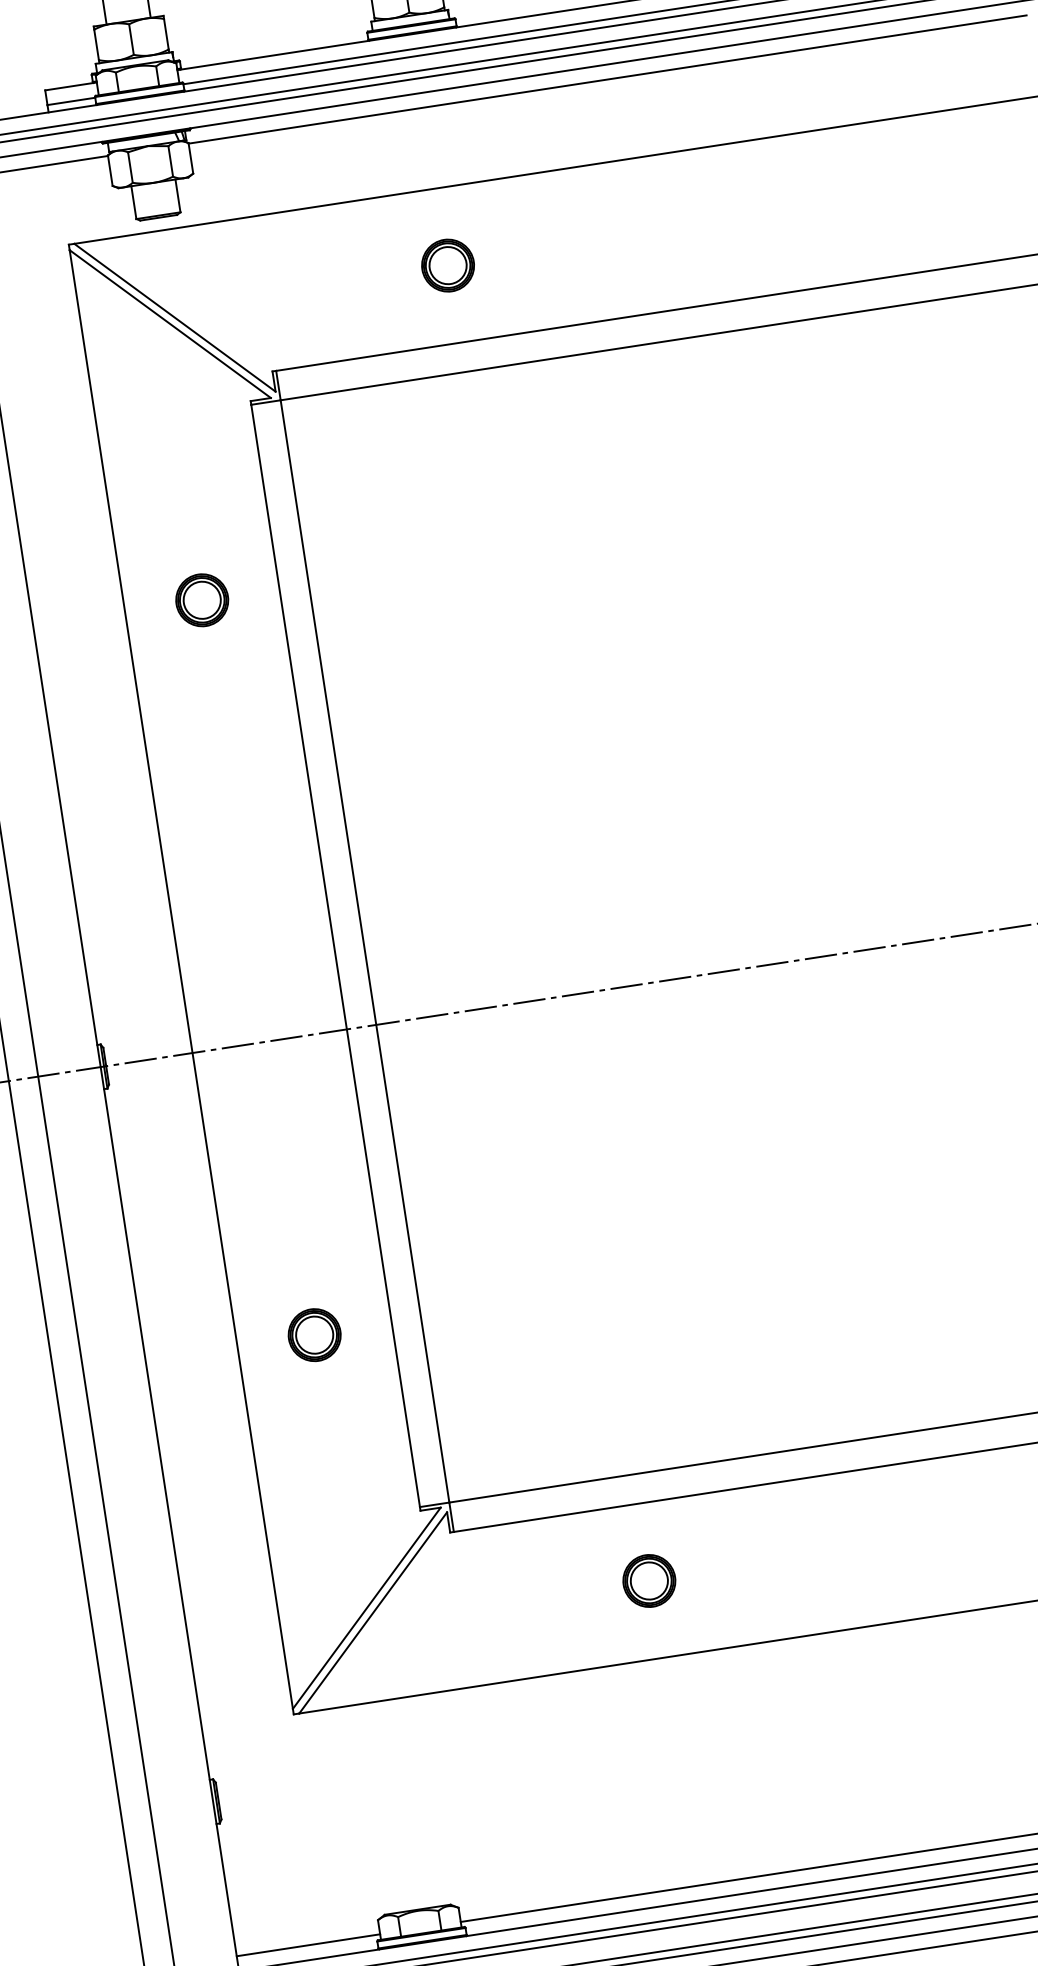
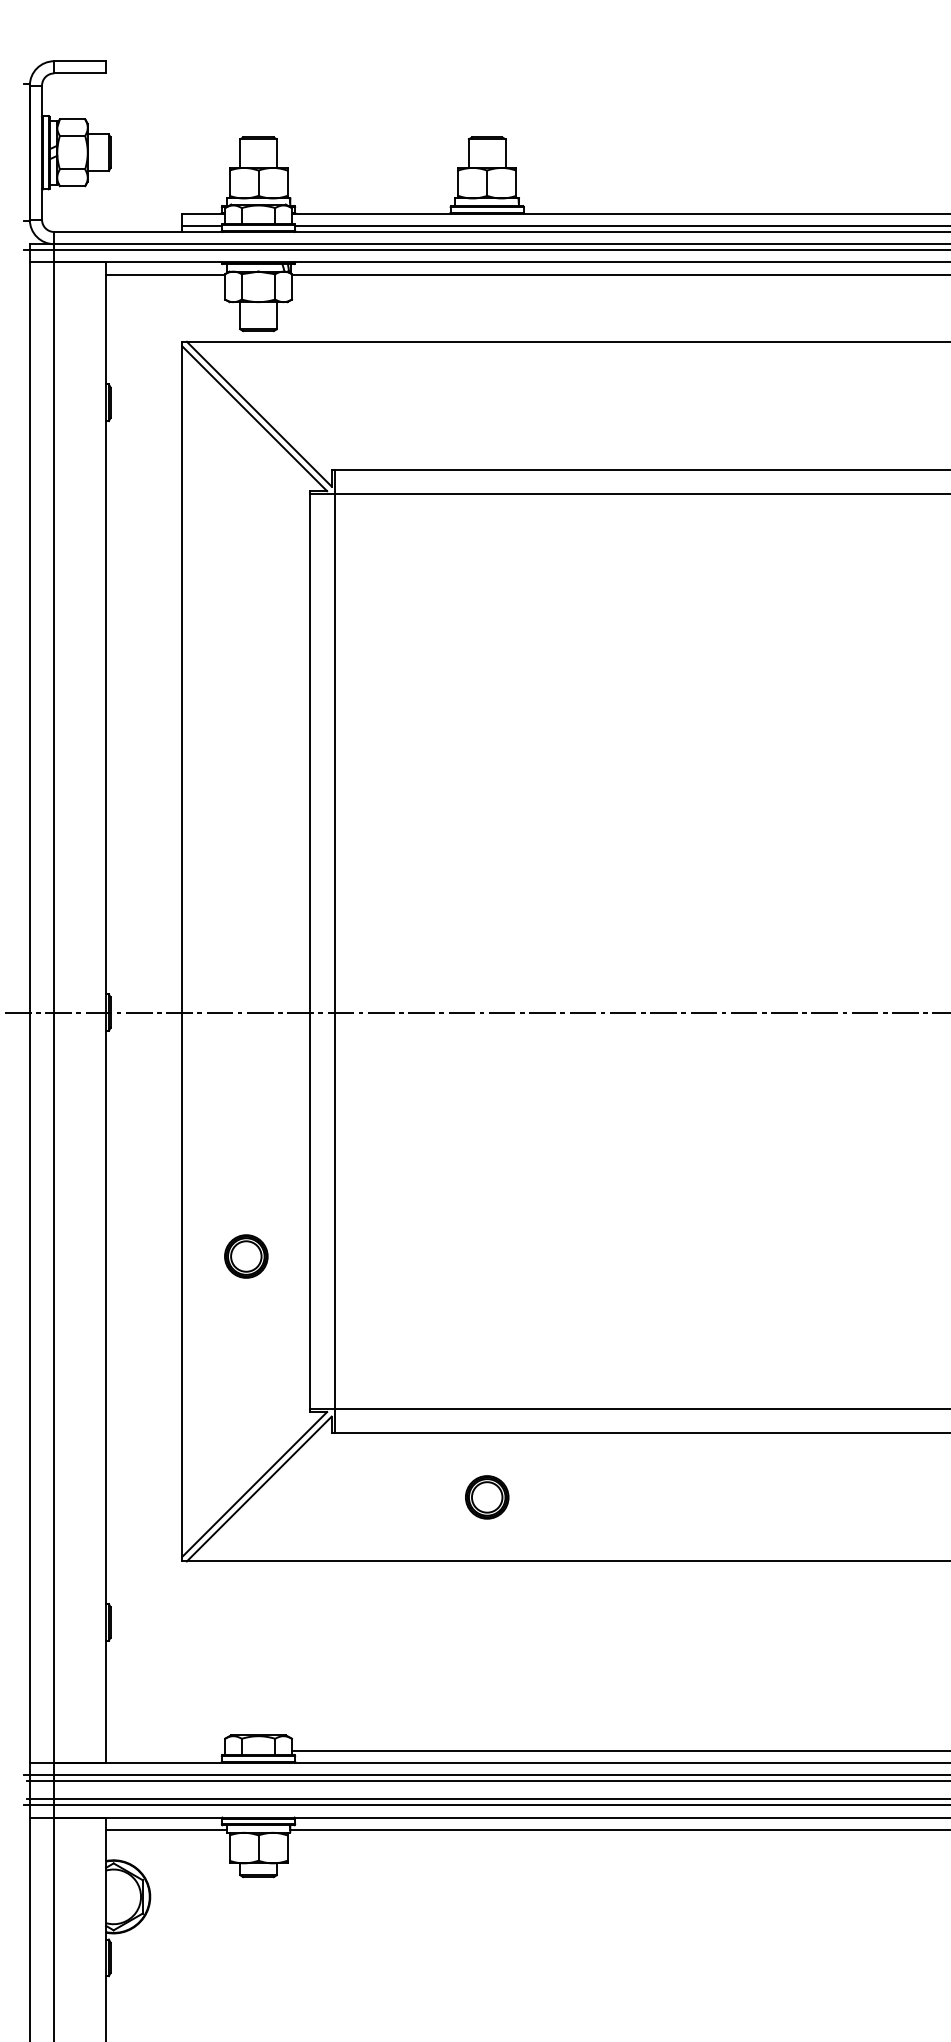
part: (448, 265) -> (487, 405), removed
part: (202, 600) -> (246, 646), removed
line: (308, 1945) -> (165, 1750), removed

